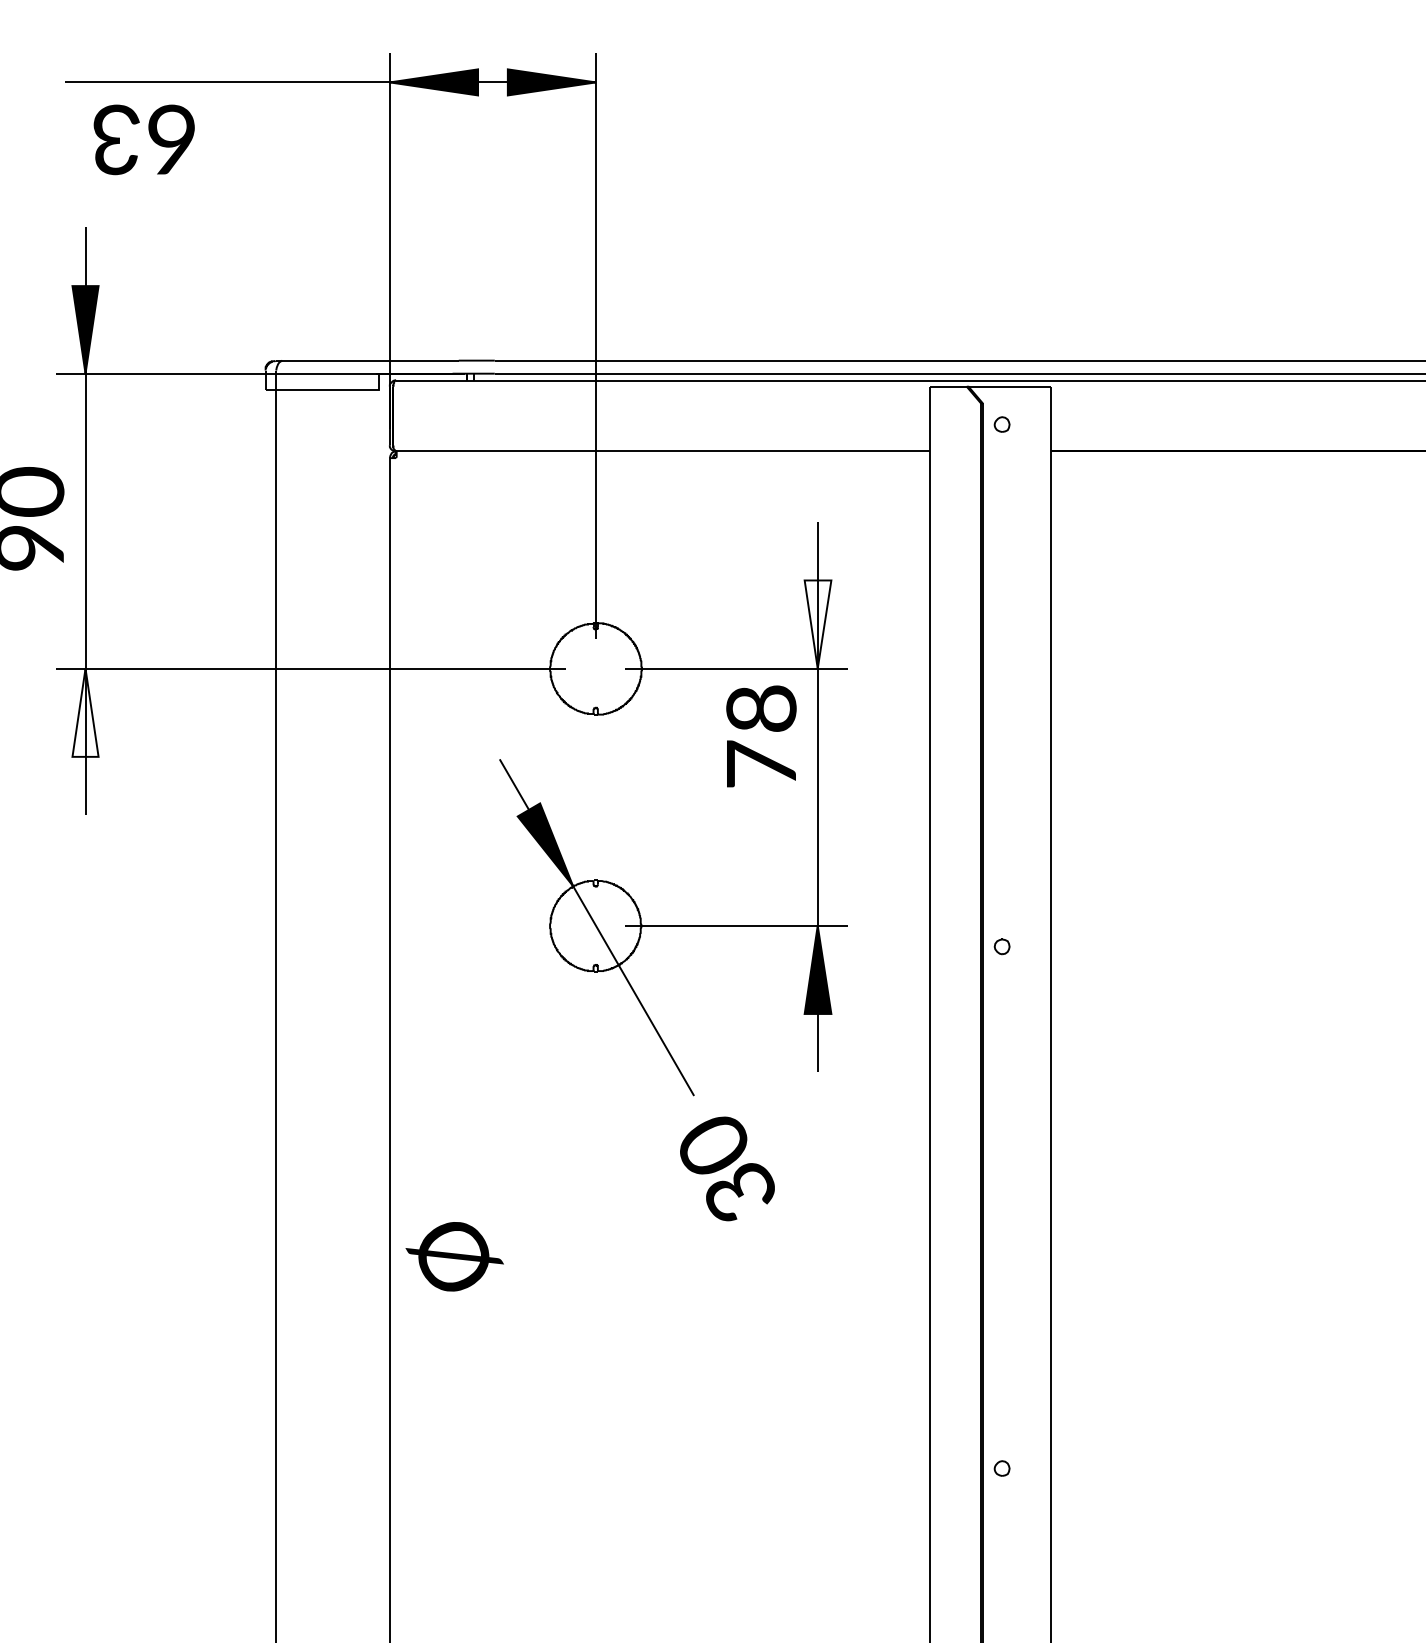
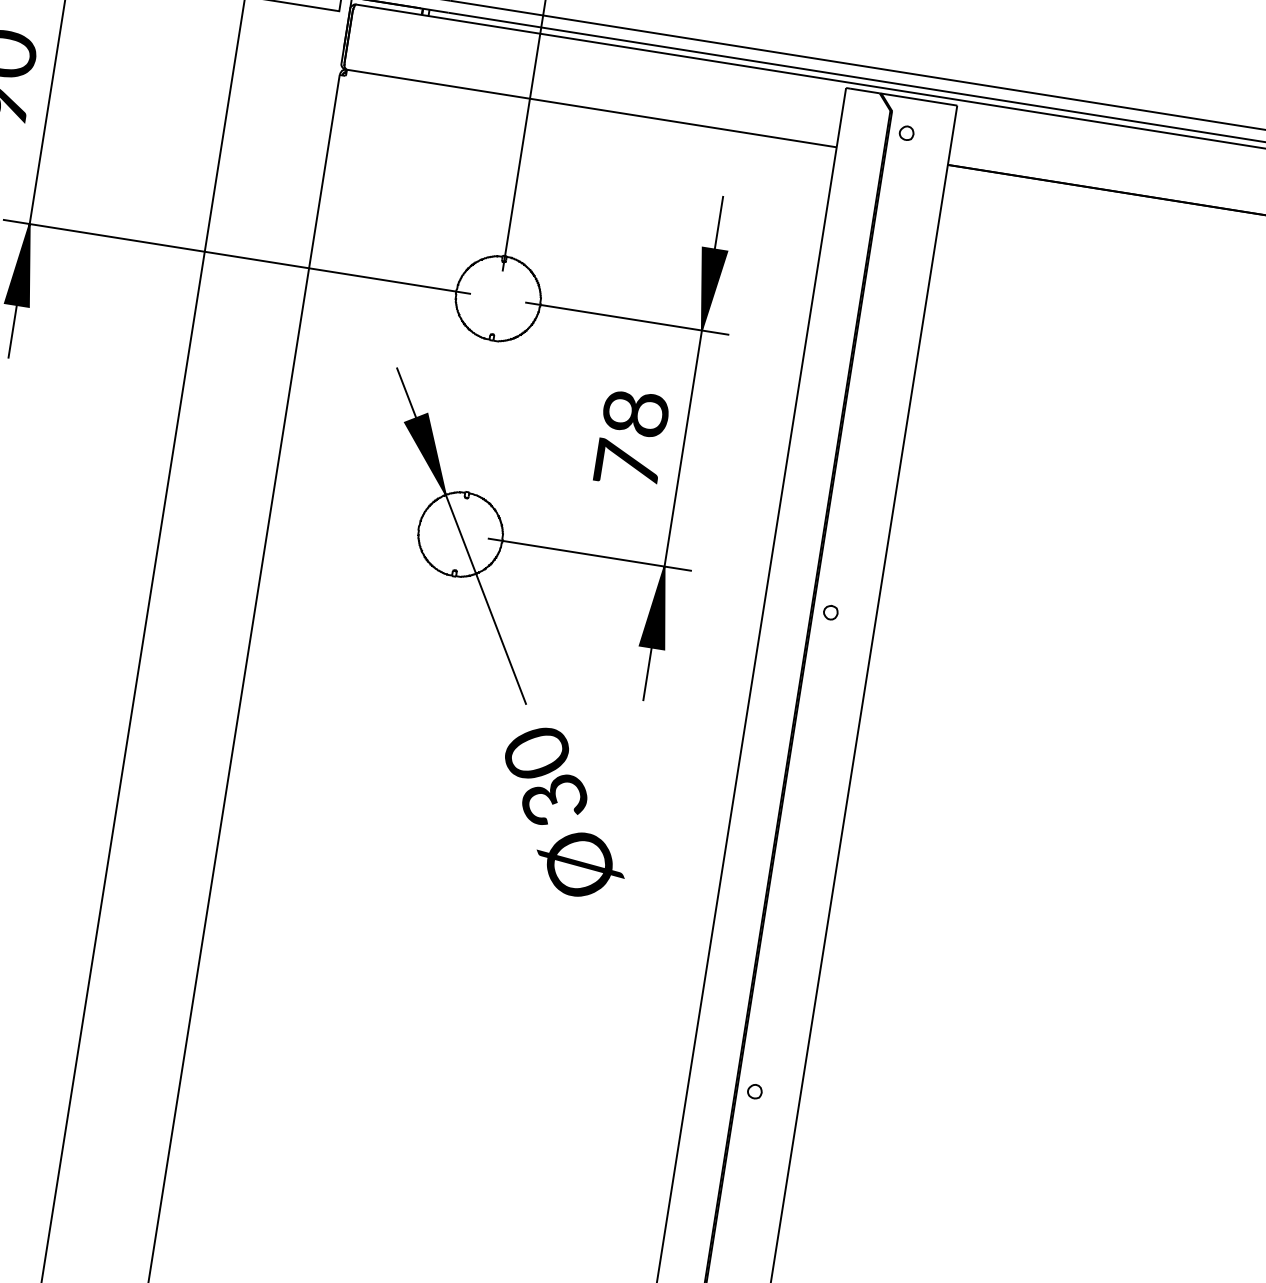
fill: (817, 624) -> (708, 289), added
fill: (85, 712) -> (23, 264), added
text: (761, 736) -> (631, 438), moved
text: (454, 1256) -> (580, 864), moved

